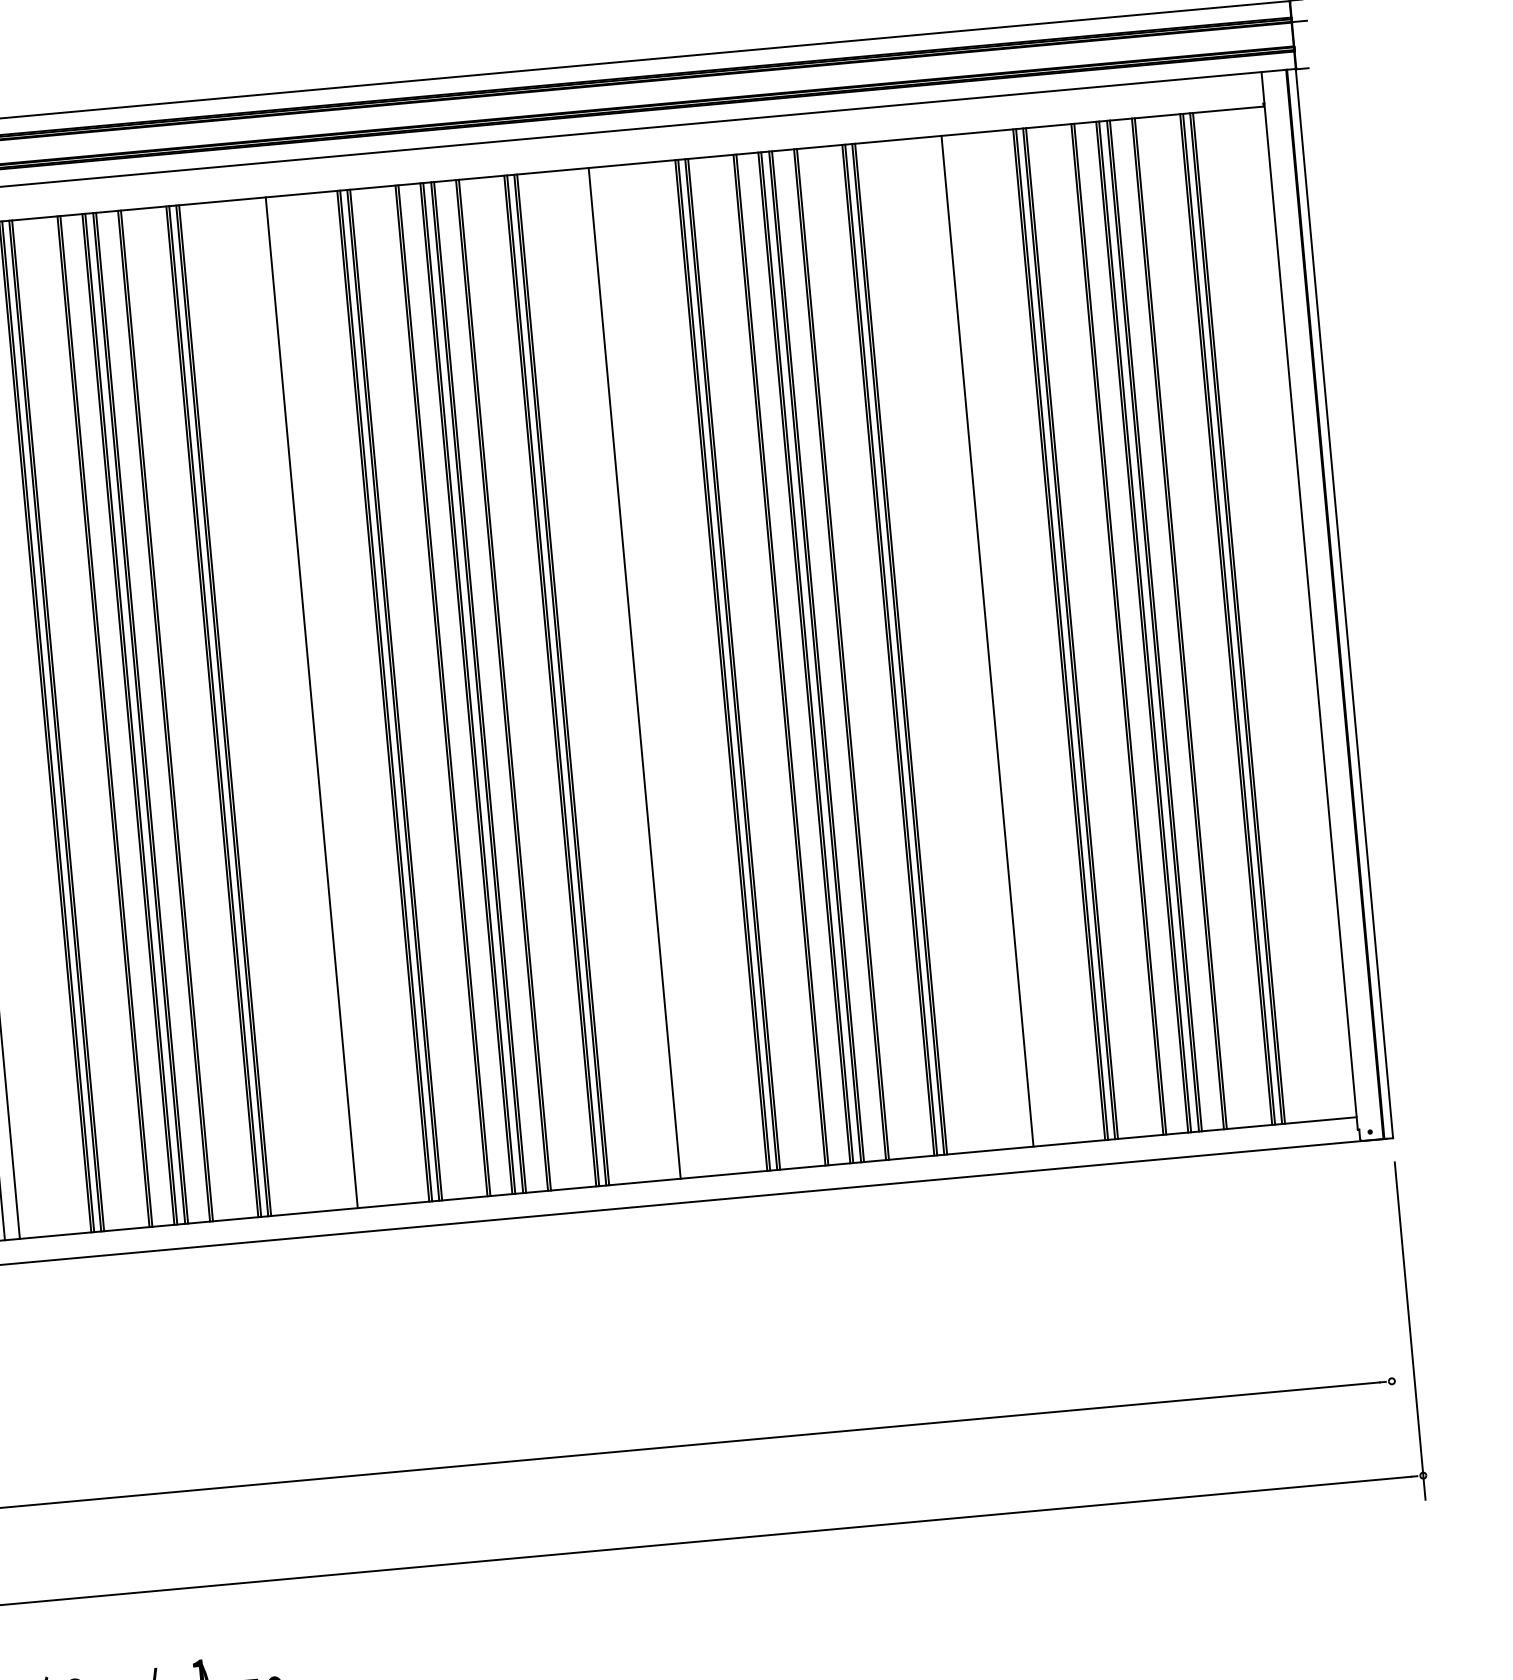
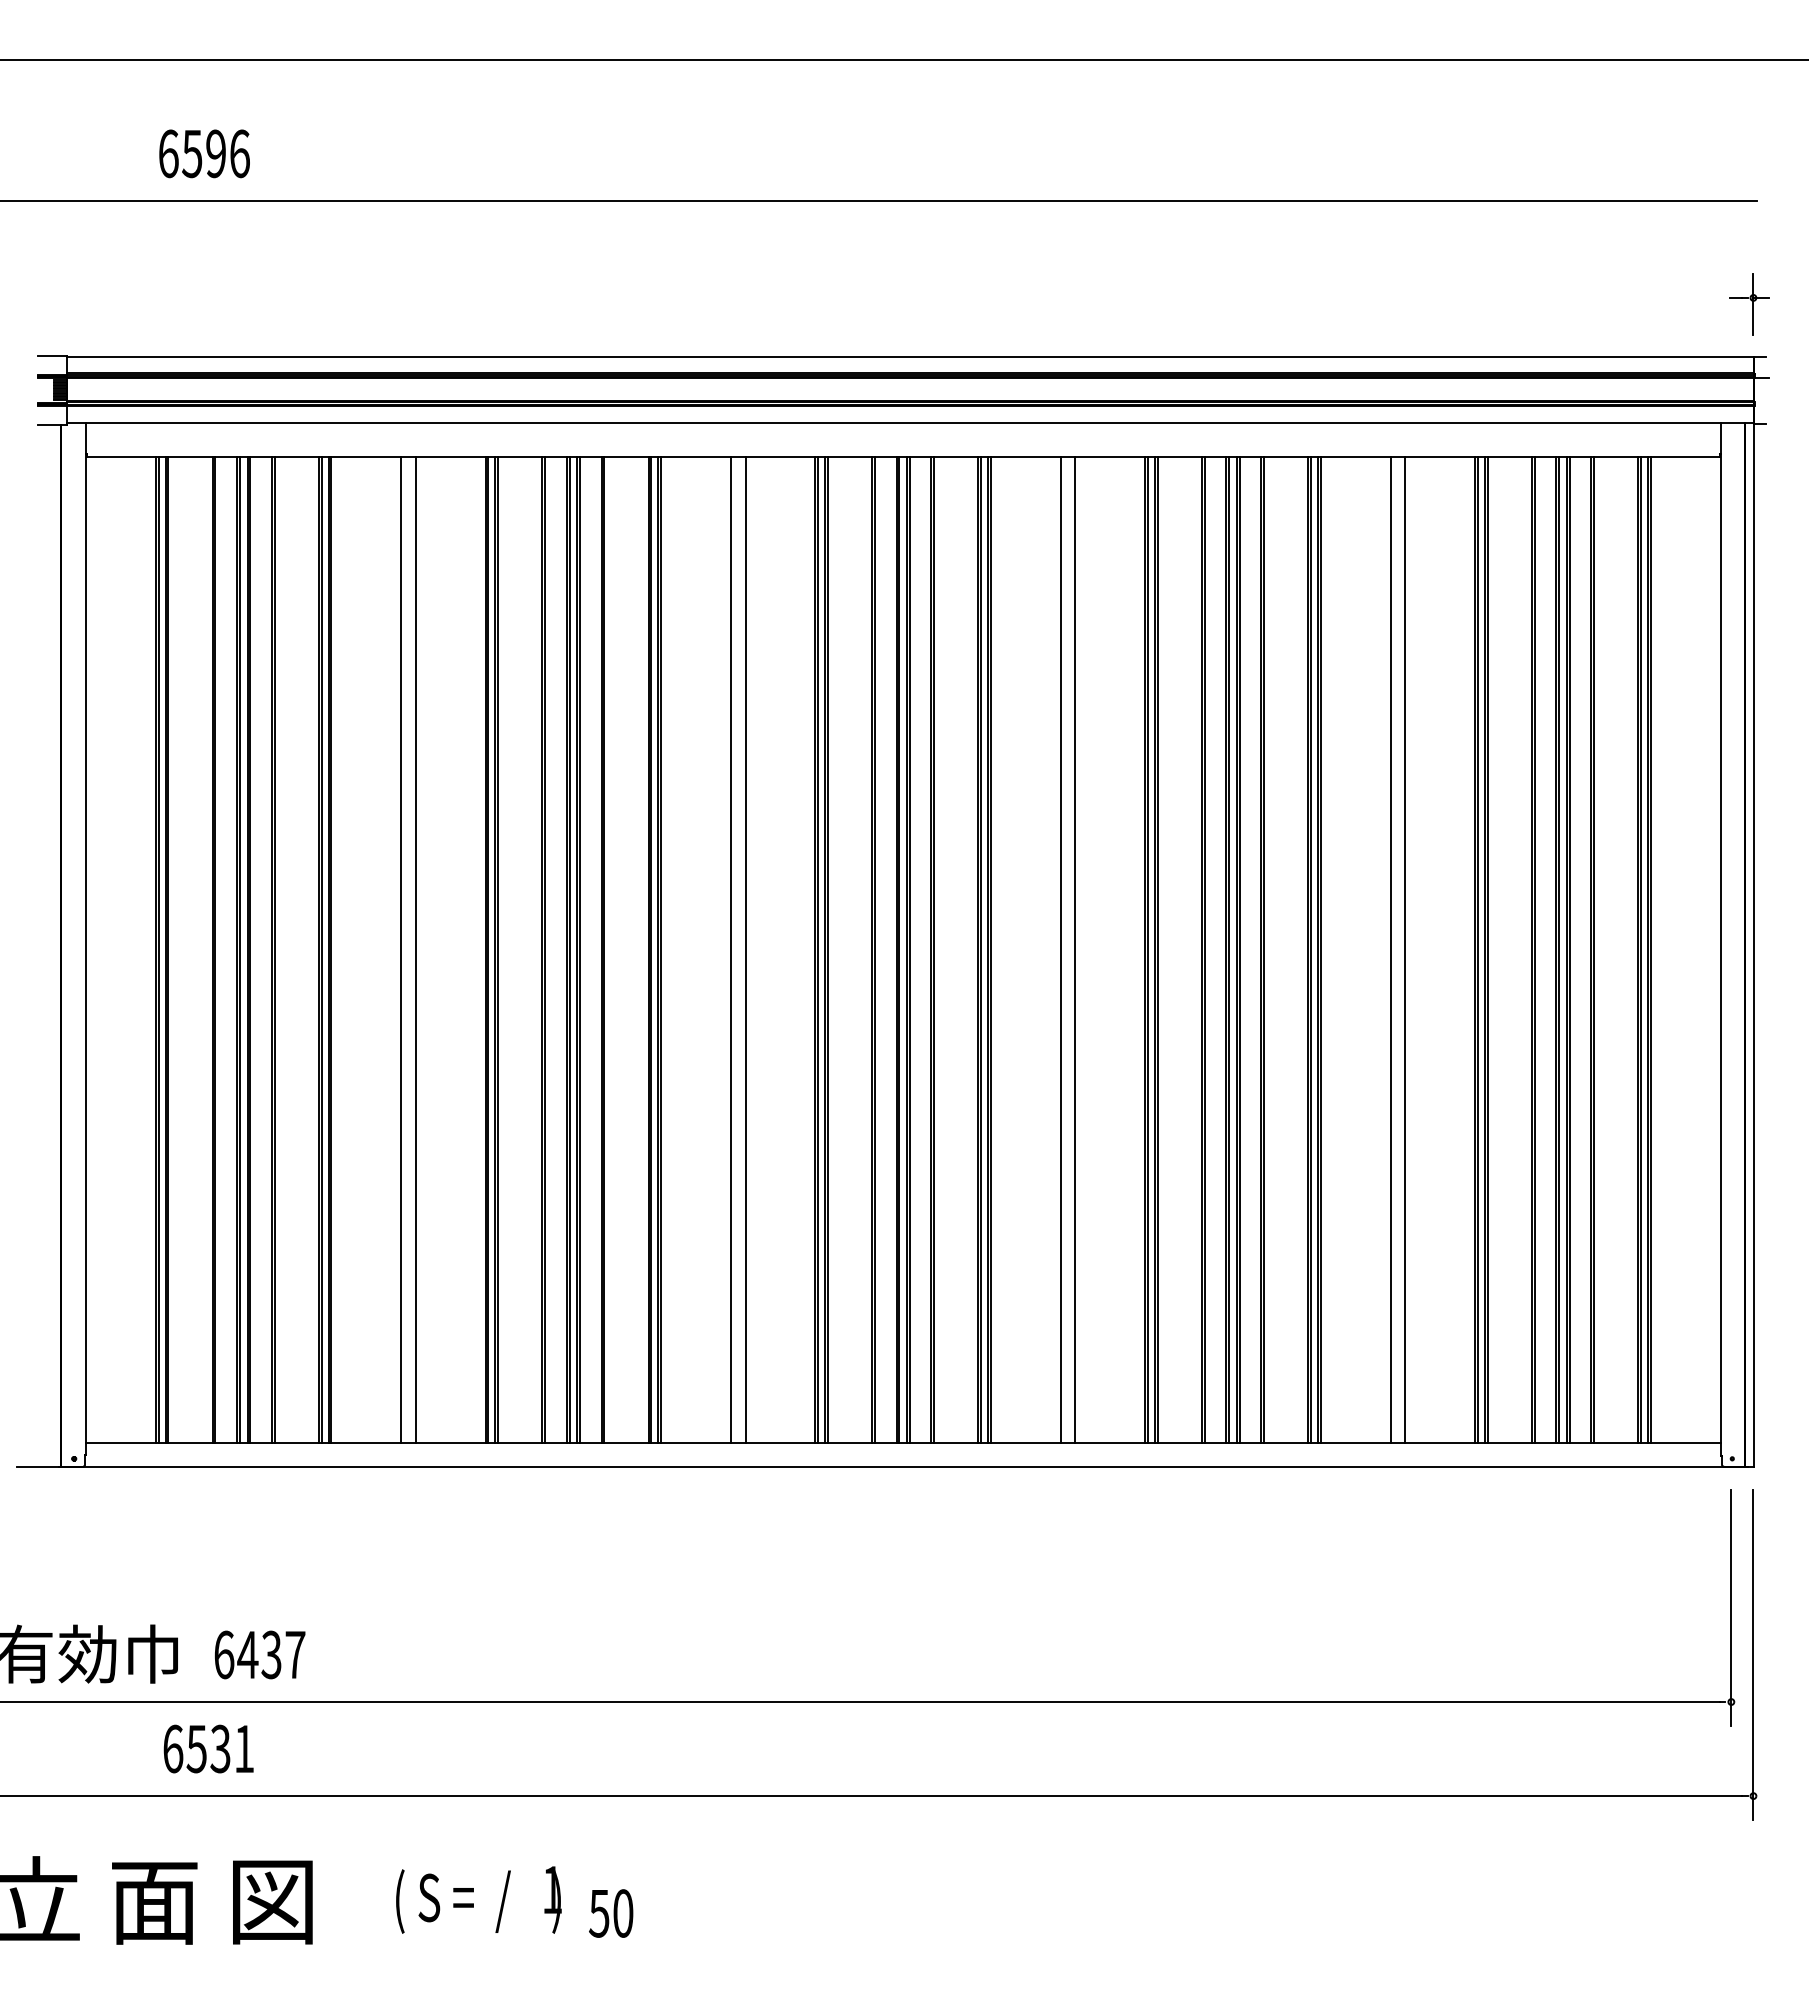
line: (972, 642) -> (1390, 949), added
line: (649, 671) -> (1075, 949), added
line: (297, 703) -> (731, 949), added
line: (1383, 1284) -> (1731, 1607), added

